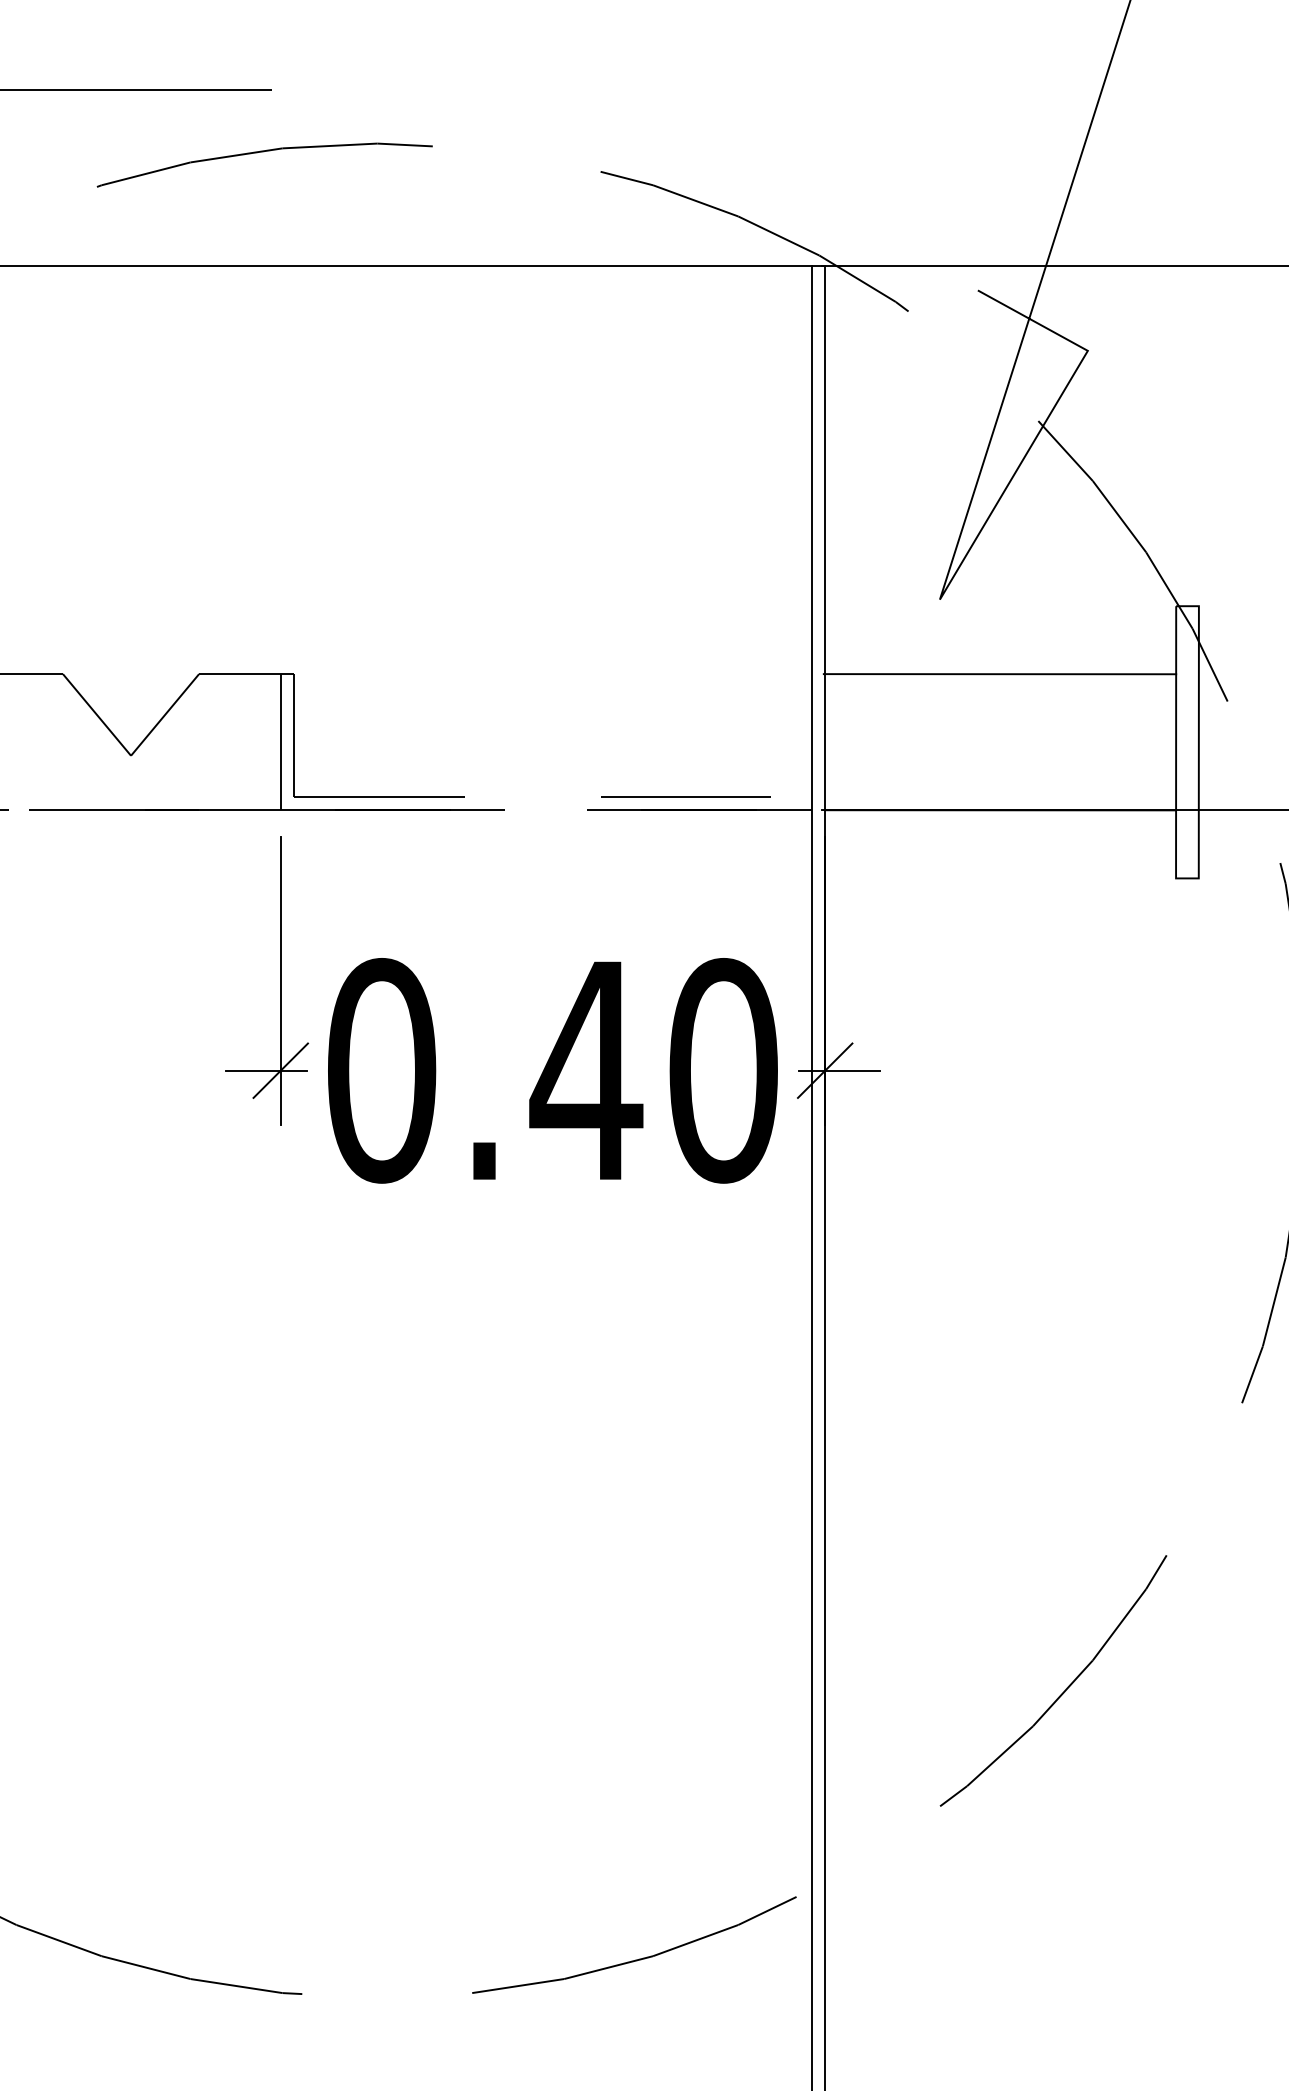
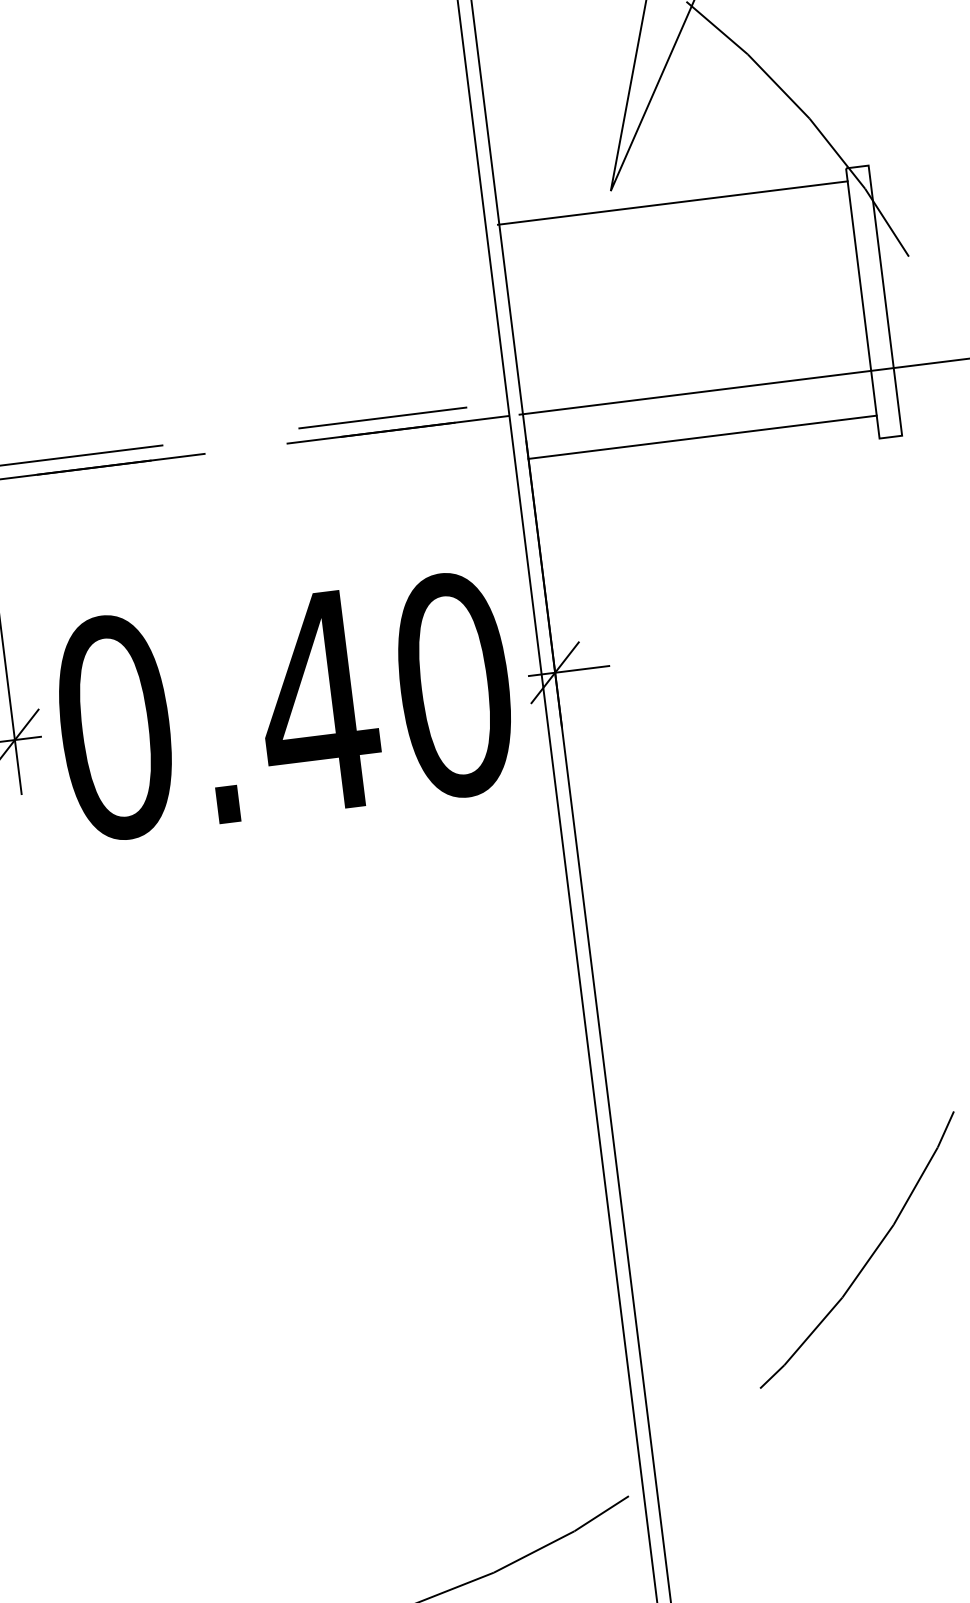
line: (999, 674) -> (672, 203), moved
line: (1000, 810) -> (702, 437), moved

